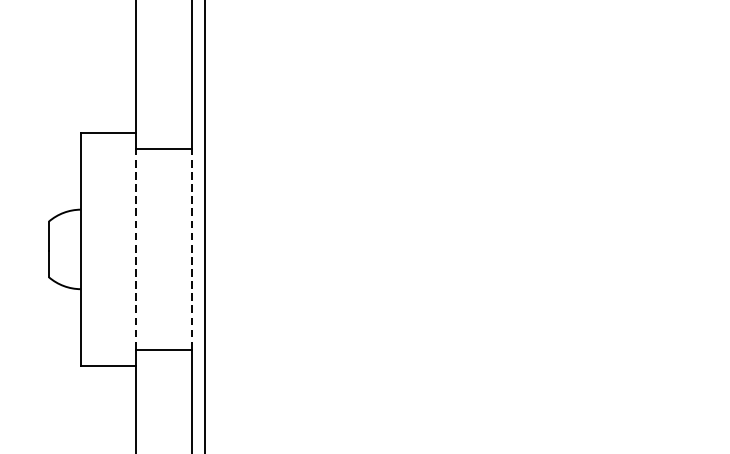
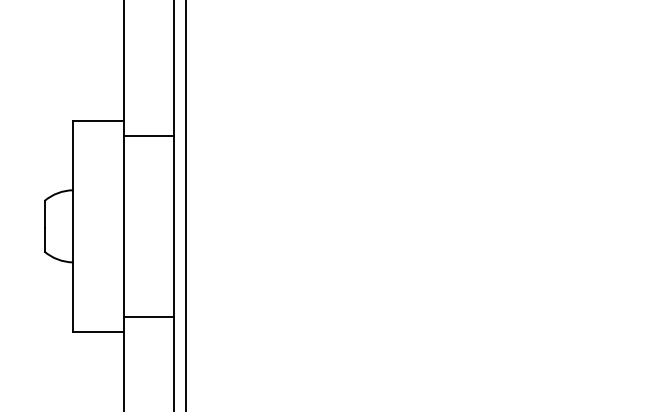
line: (136, 249) -> (123, 226), dashed -> solid
line: (192, 249) -> (174, 226), dashed -> solid

